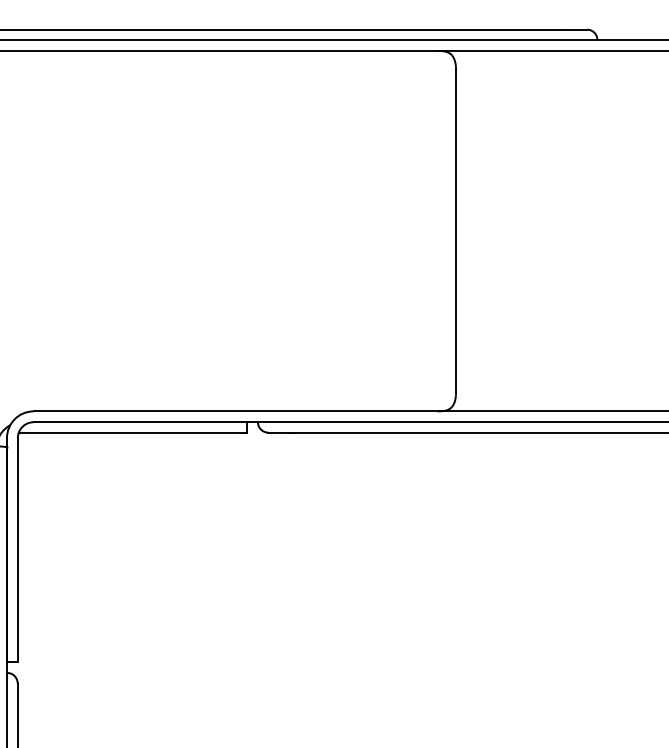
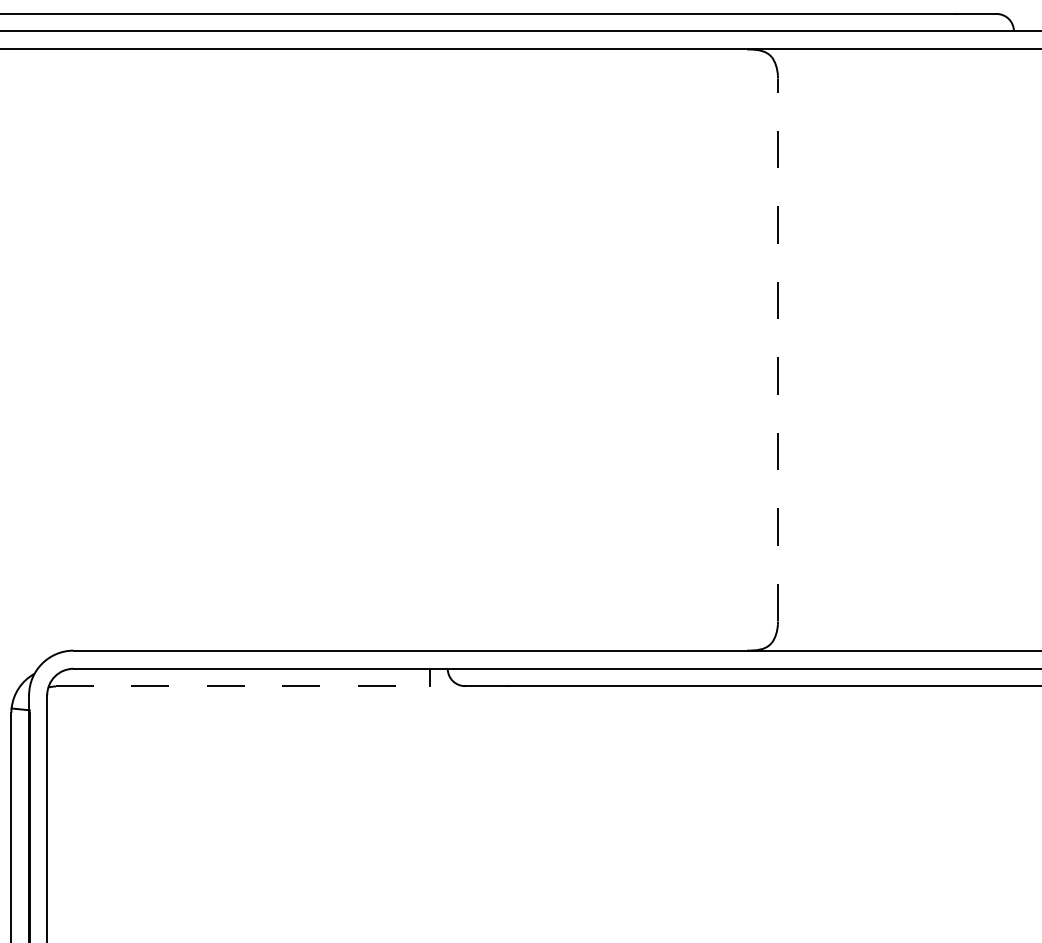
line: (455, 231) -> (777, 350), solid -> dashed
line: (135, 432) -> (243, 685), solid -> dashed

